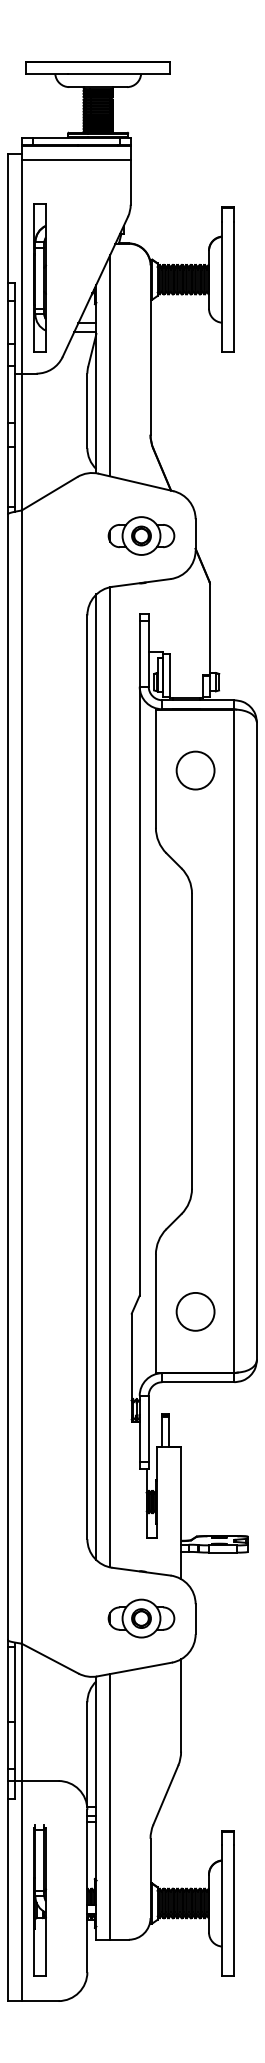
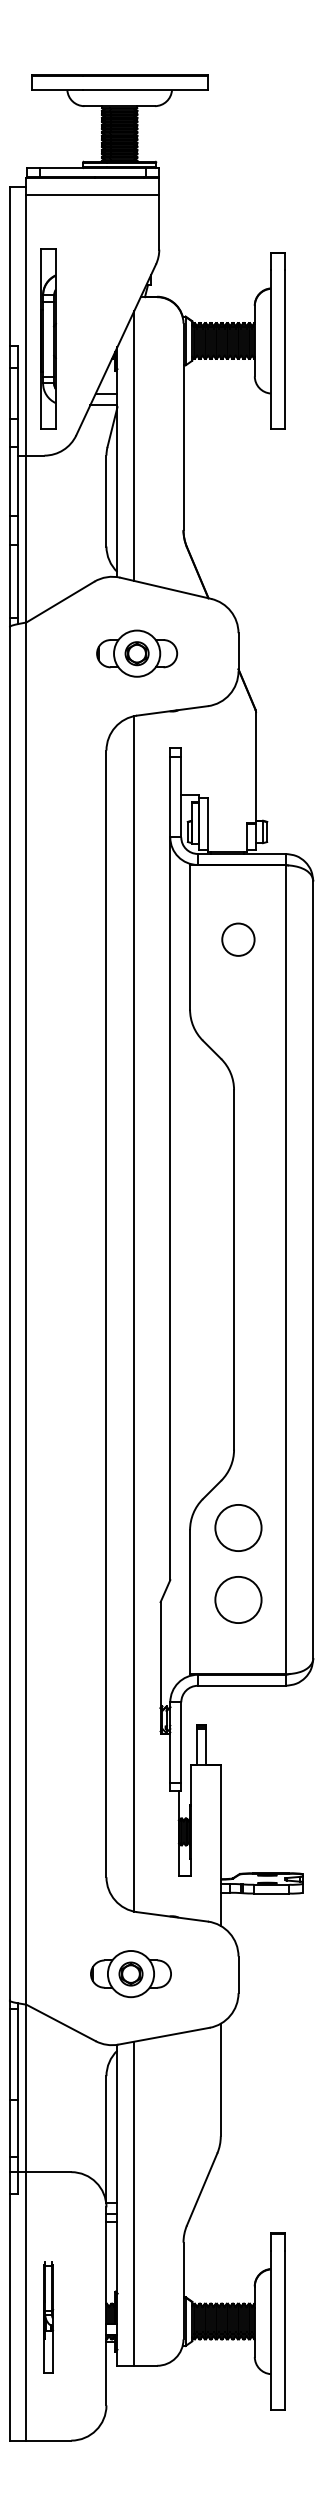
part: (141, 535) -> (137, 653), moved
circle: (195, 770) -> (238, 939), size x0.7
line: (96, 1077) -> (117, 1314), removed
circle: (195, 1252) -> (238, 1527), added
part: (141, 1618) -> (131, 1973), moved
part: (39, 1900) -> (48, 2317), size x0.6

